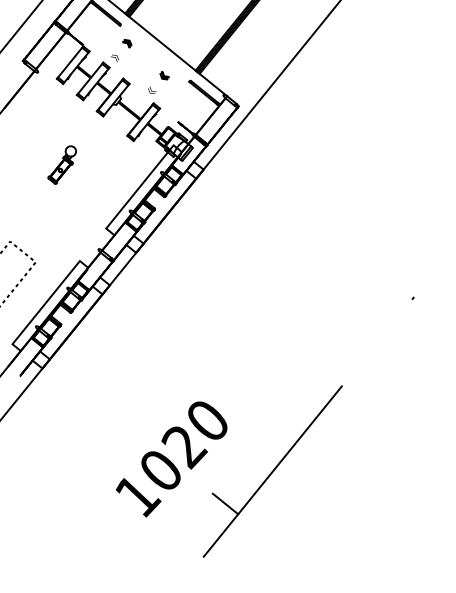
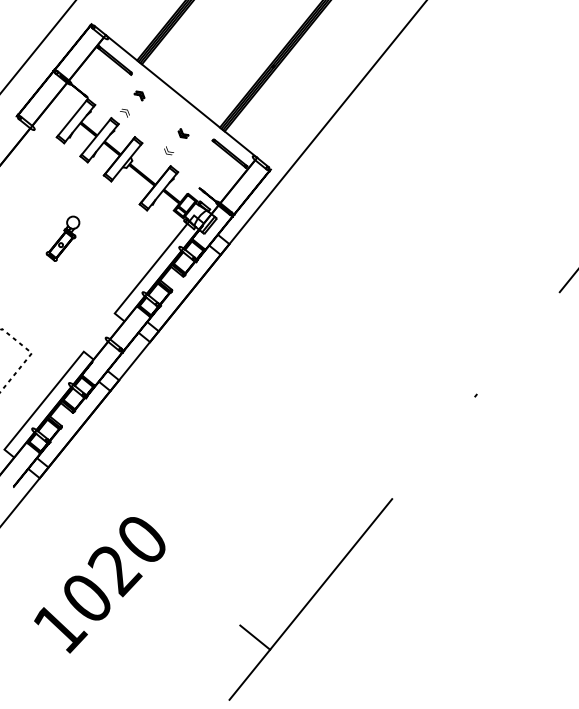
text: (171, 459) -> (99, 585), moved

